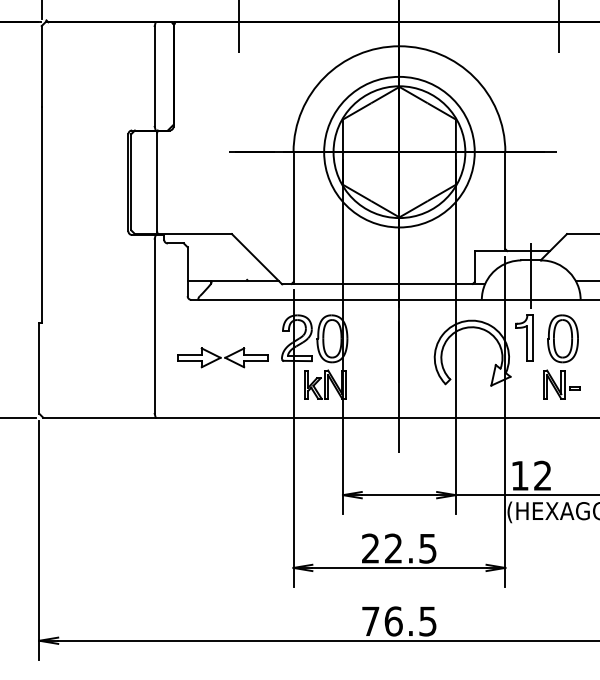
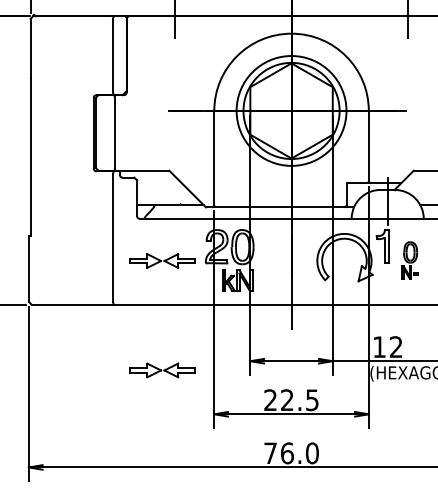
part: (561, 356) -> (409, 260), size x0.6
part: (222, 507) -> (162, 370), added
text: (428, 621) -> (312, 453), 76.5 -> 76.0

